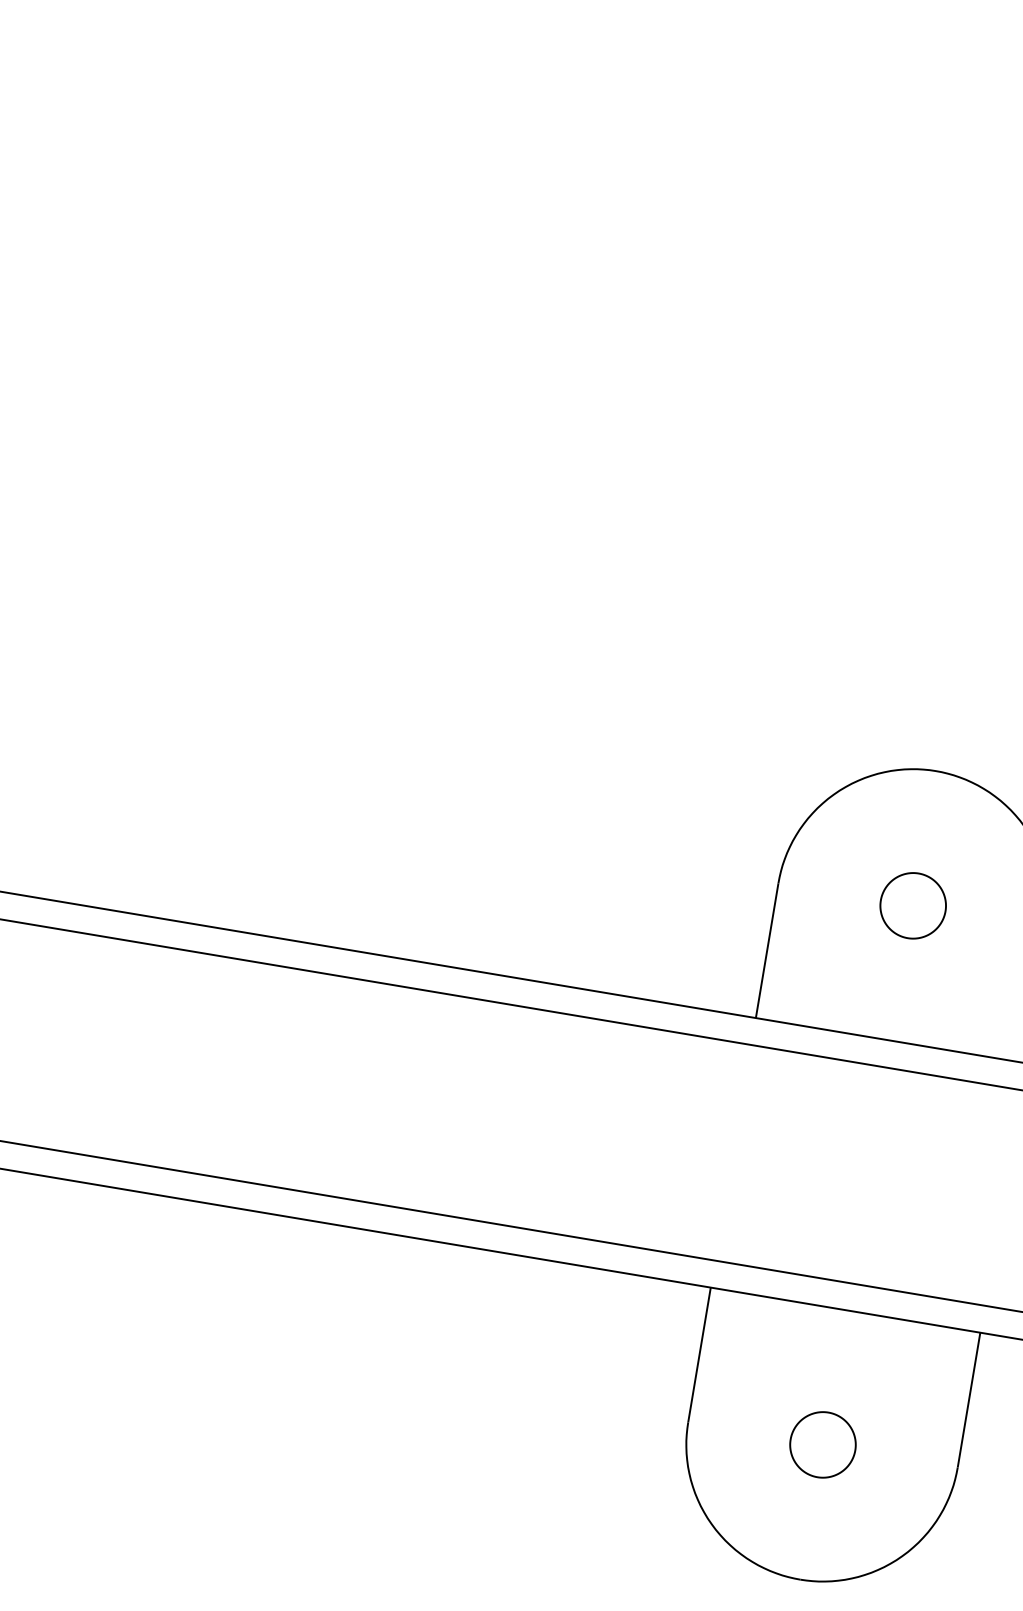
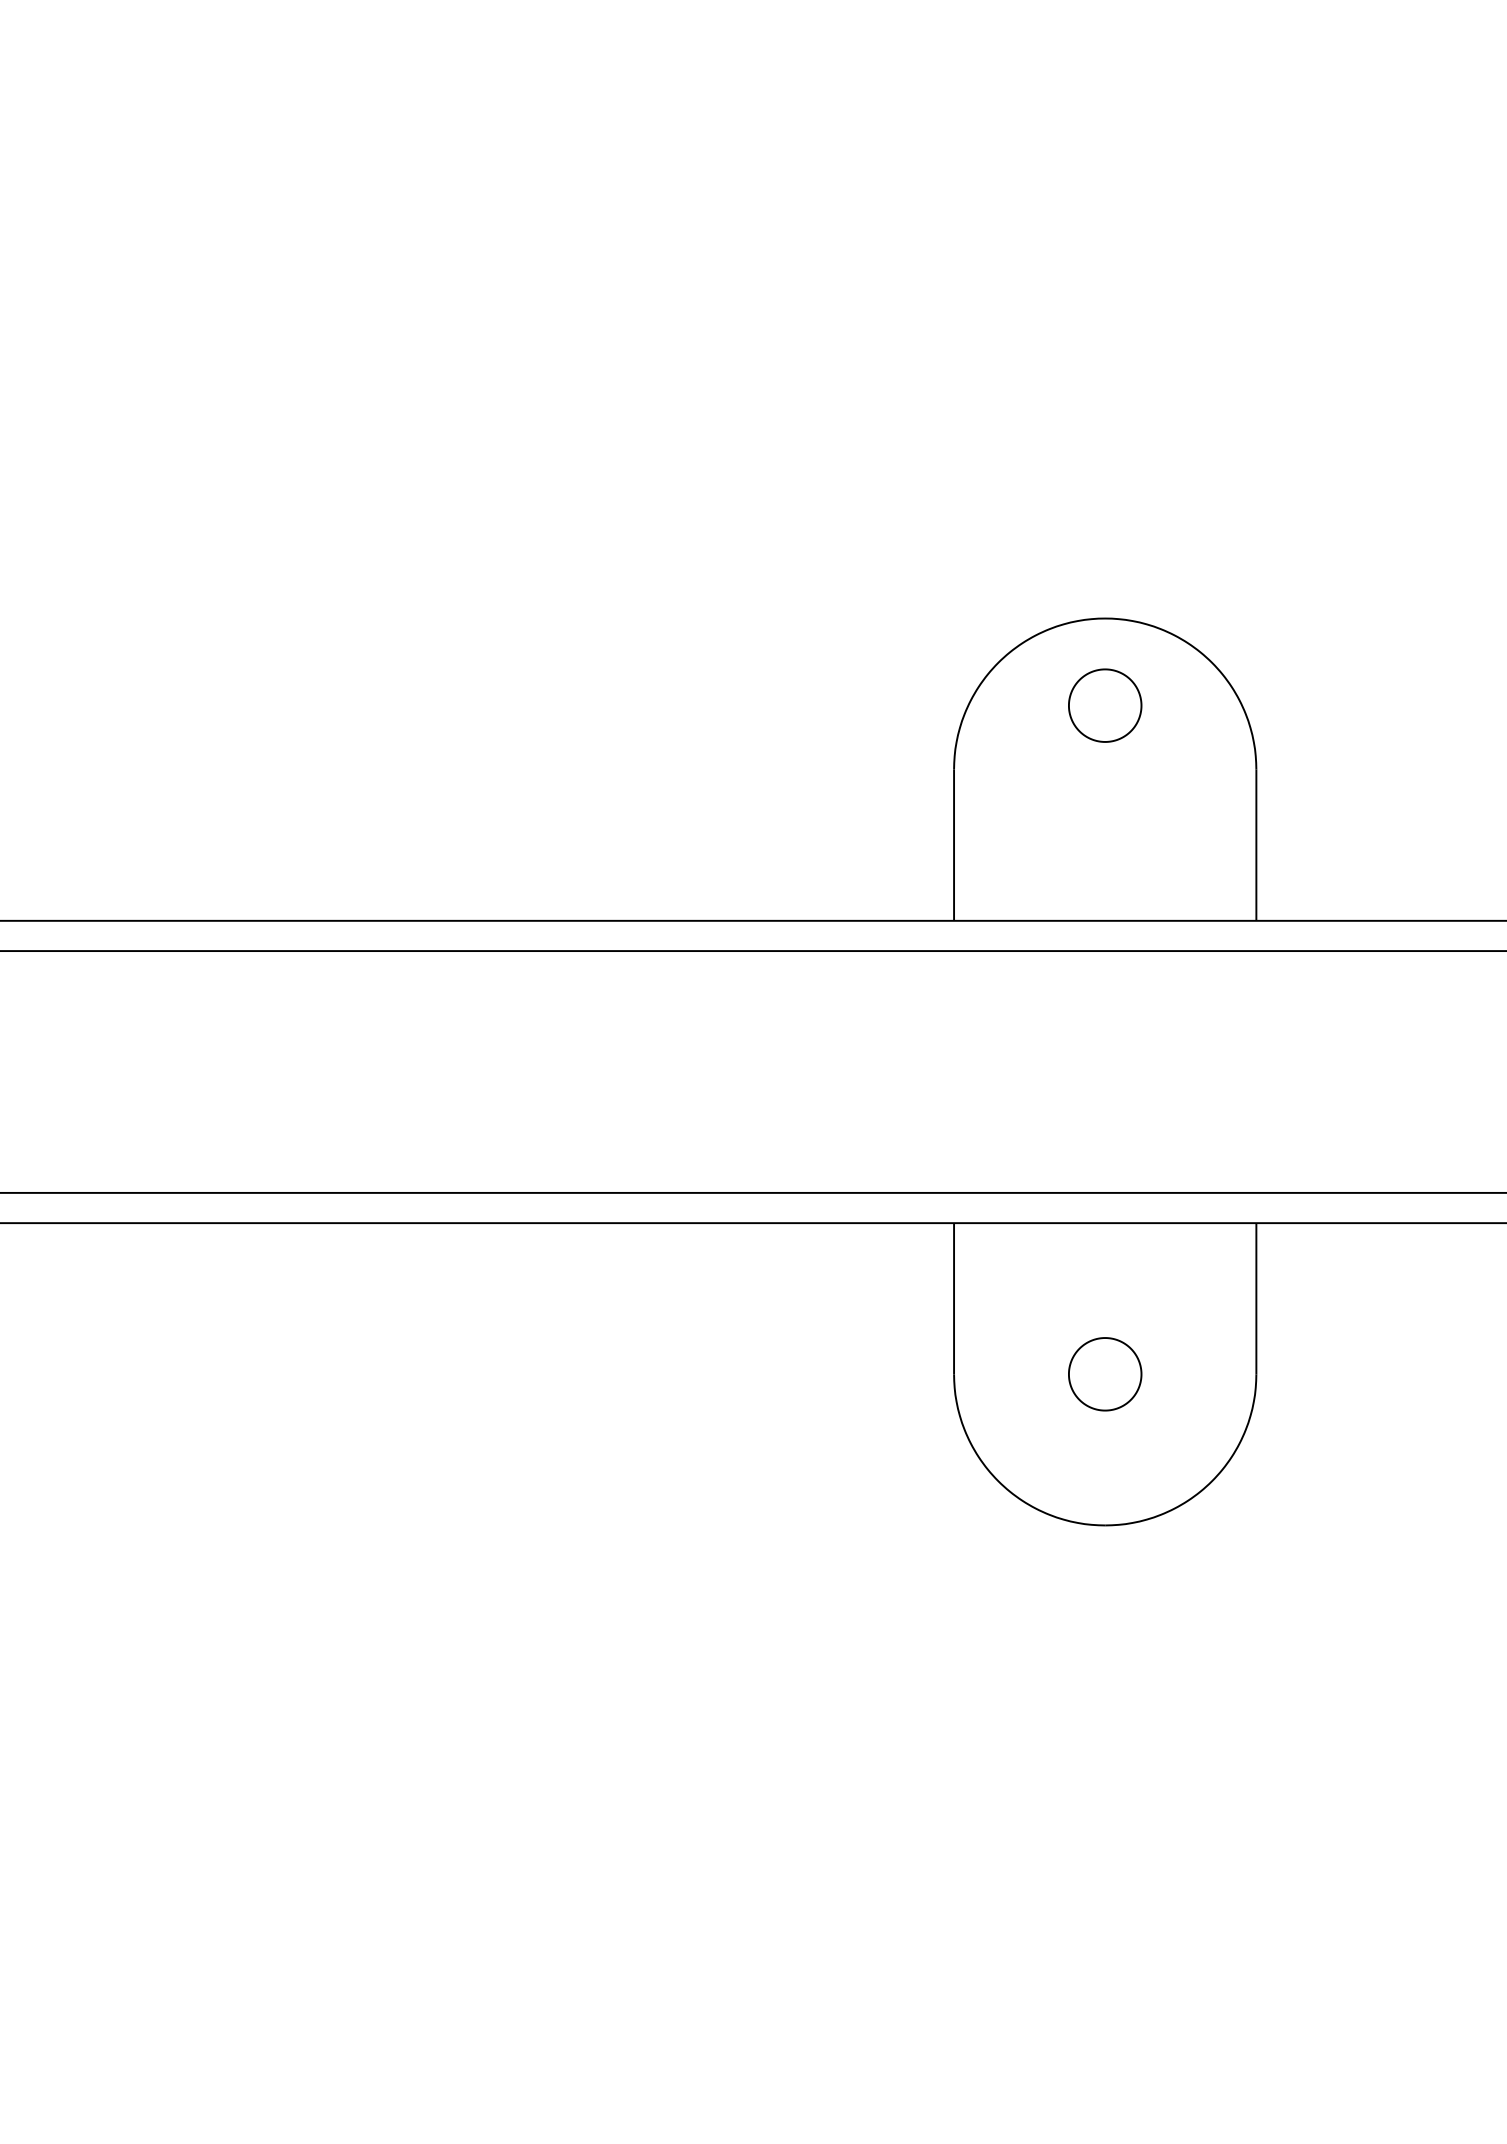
part: (913, 905) -> (1105, 705), moved

